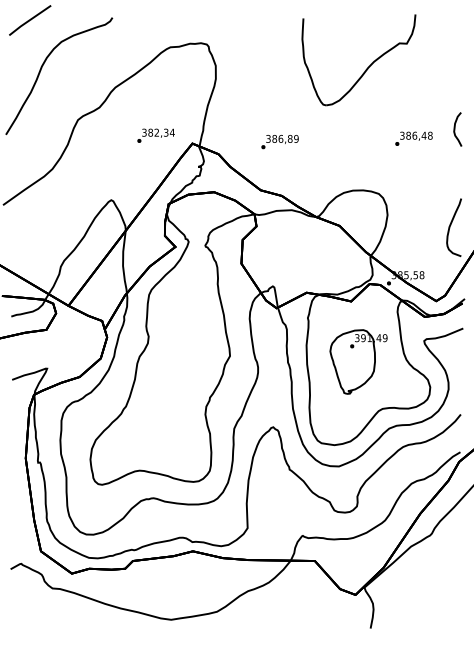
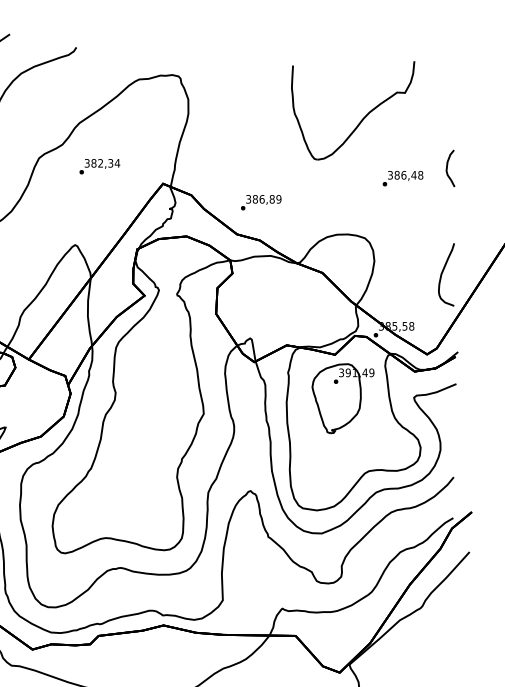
part: (366, 68) -> (361, 119), moved
text: (155, 135) -> (99, 166), moved
text: (279, 142) -> (260, 203), moved
part: (358, 361) -> (342, 398), moved

